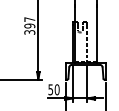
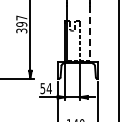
line: (97, 35) -> (89, 33), solid -> dashed
text: (56, 89) -> (48, 88), 50 -> 54

